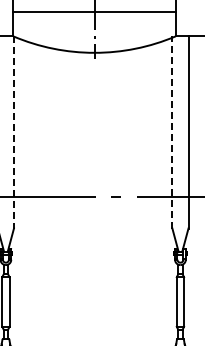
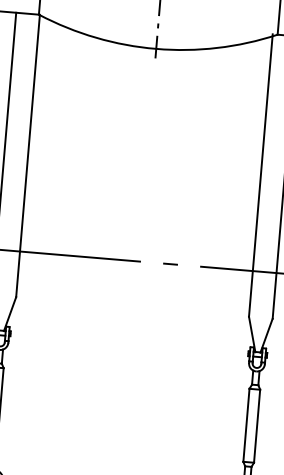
line: (172, 131) -> (261, 174), dashed -> solid
line: (13, 132) -> (27, 156), dashed -> solid

